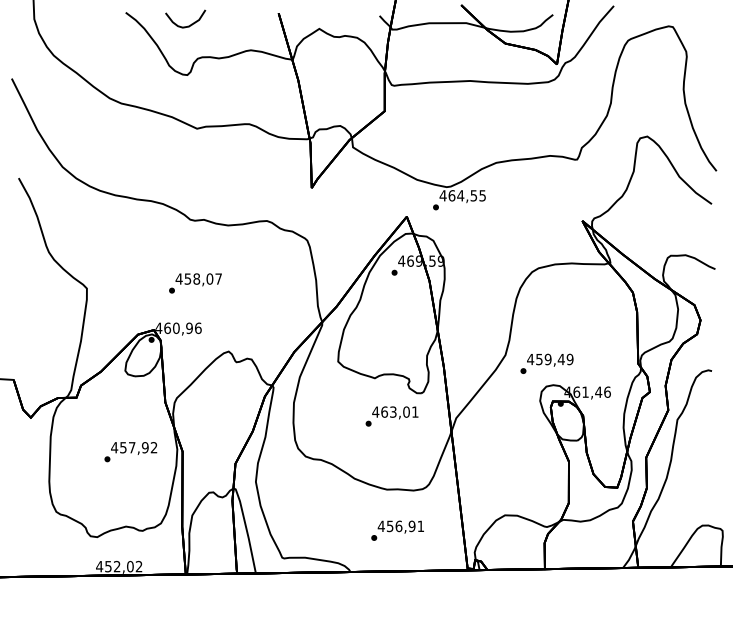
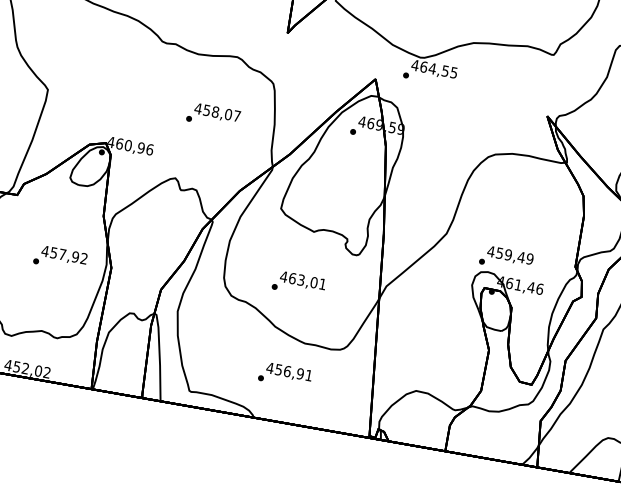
text: (195, 283) -> (213, 116), moved
text: (546, 363) -> (506, 258), moved
text: (391, 416) -> (298, 284), moved
text: (397, 530) -> (285, 375), moved

